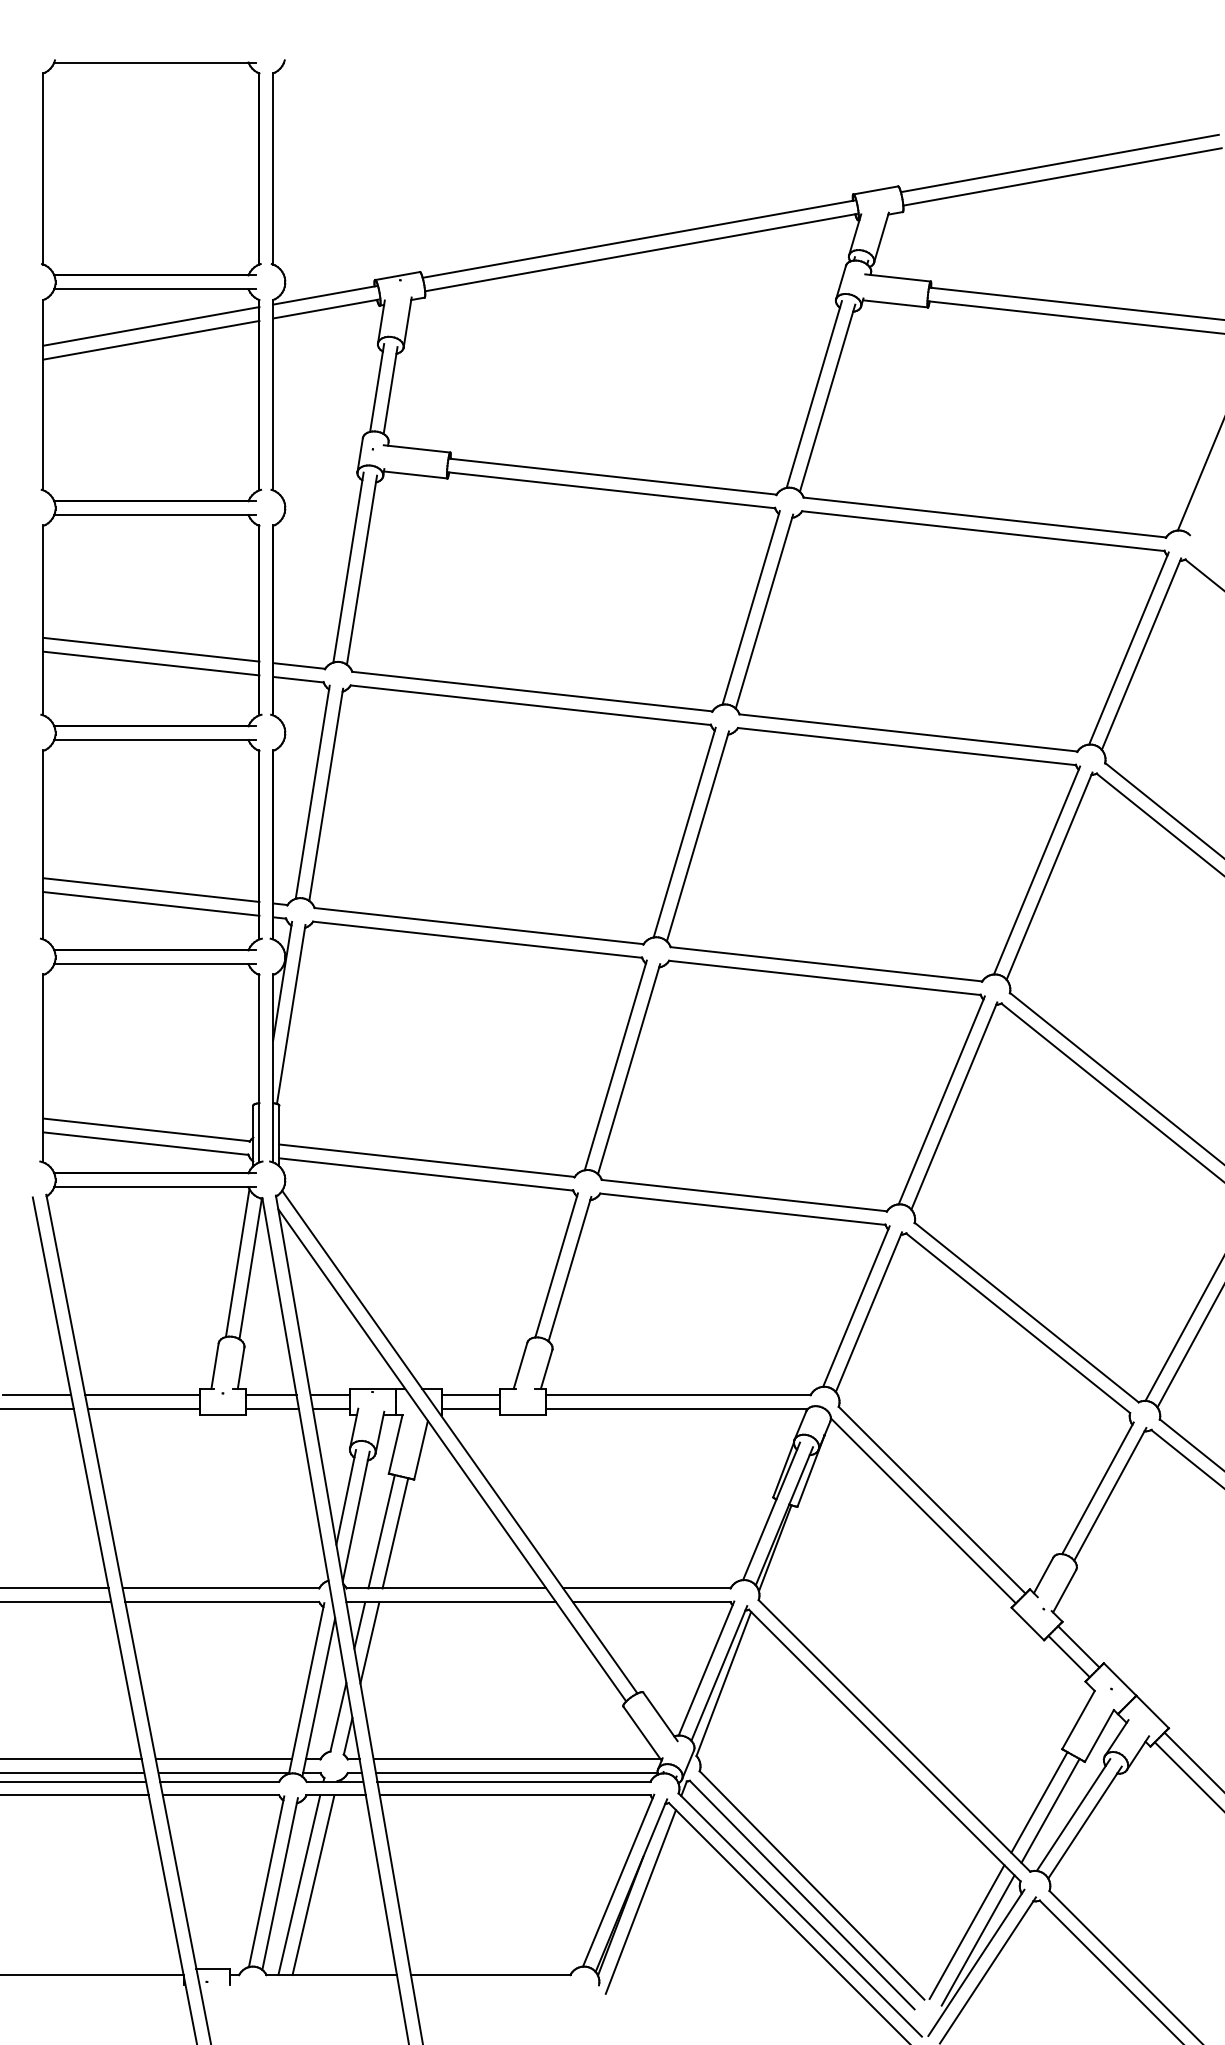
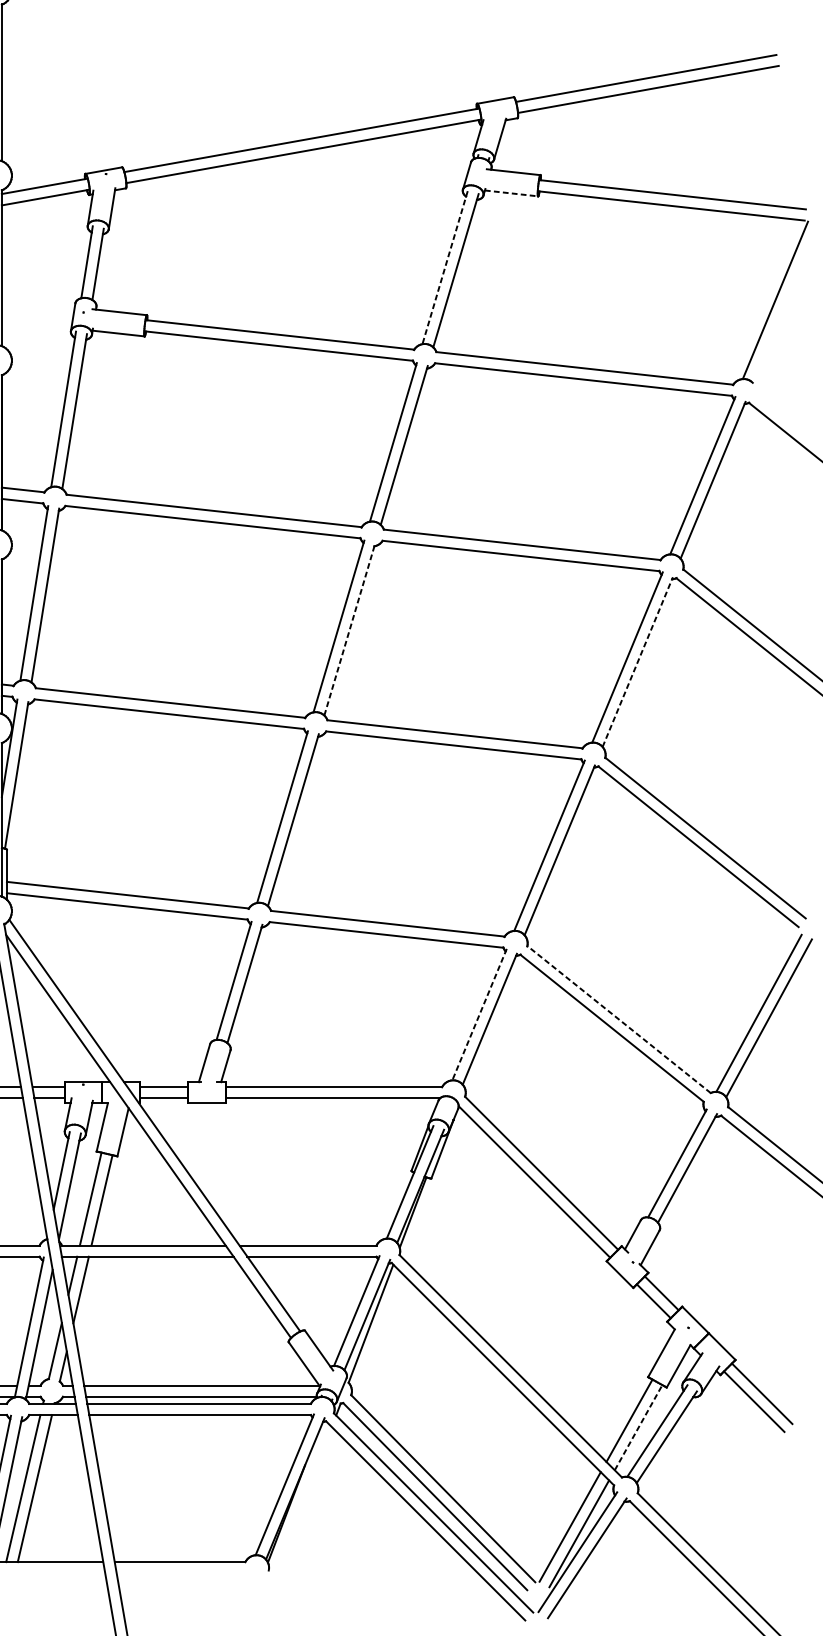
line: (895, 303) -> (511, 193), solid -> dashed
line: (814, 395) -> (445, 268), solid -> dashed
line: (697, 836) -> (349, 629), solid -> dashed
line: (1049, 875) -> (637, 661), solid -> dashed
line: (856, 1306) -> (479, 1014), solid -> dashed
line: (1026, 1312) -> (618, 1019), solid -> dashed
line: (1050, 1810) -> (638, 1427), solid -> dashed
line: (640, 1901) -> (302, 1501), removed

